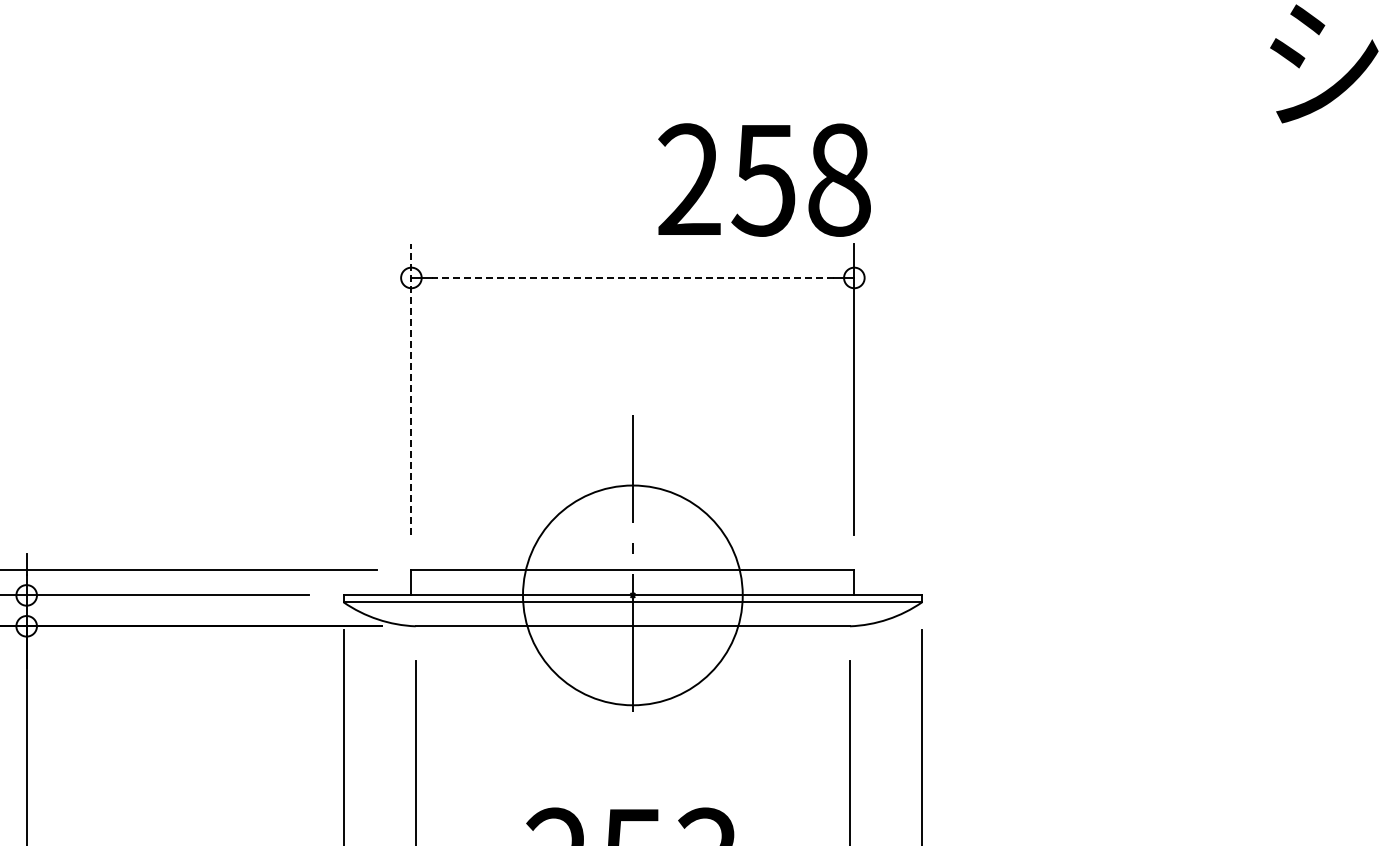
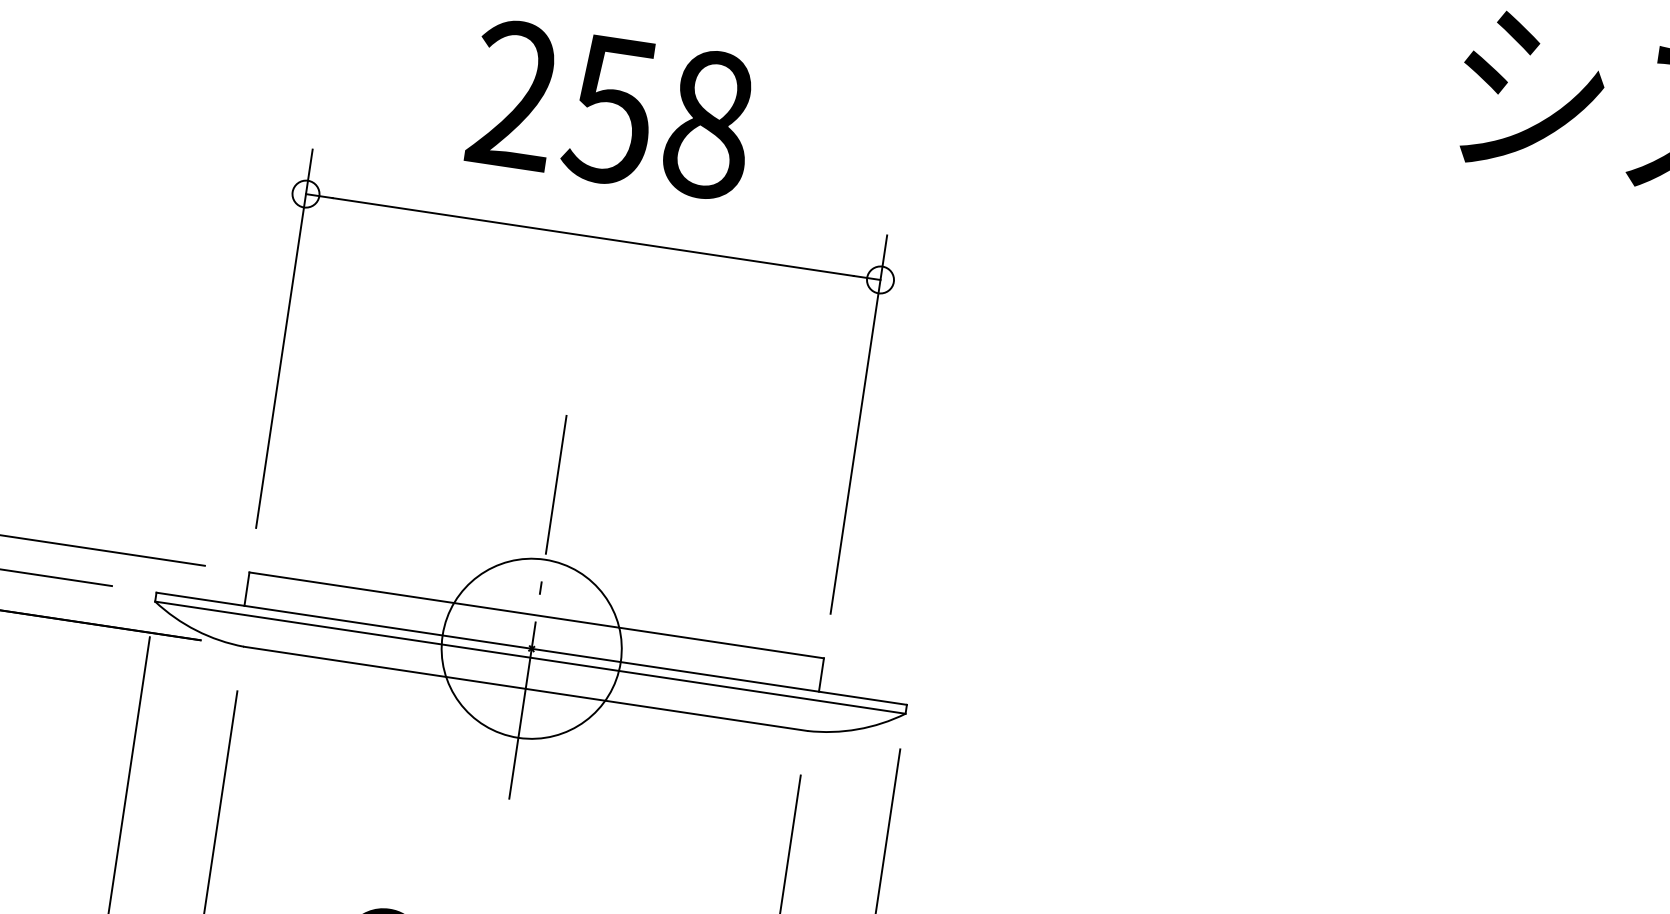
text: (764, 179) -> (611, 109), moved
line: (632, 277) -> (592, 236), dashed -> solid
line: (411, 389) -> (284, 338), dashed -> solid
circle: (632, 595) -> (531, 648), size x0.62

